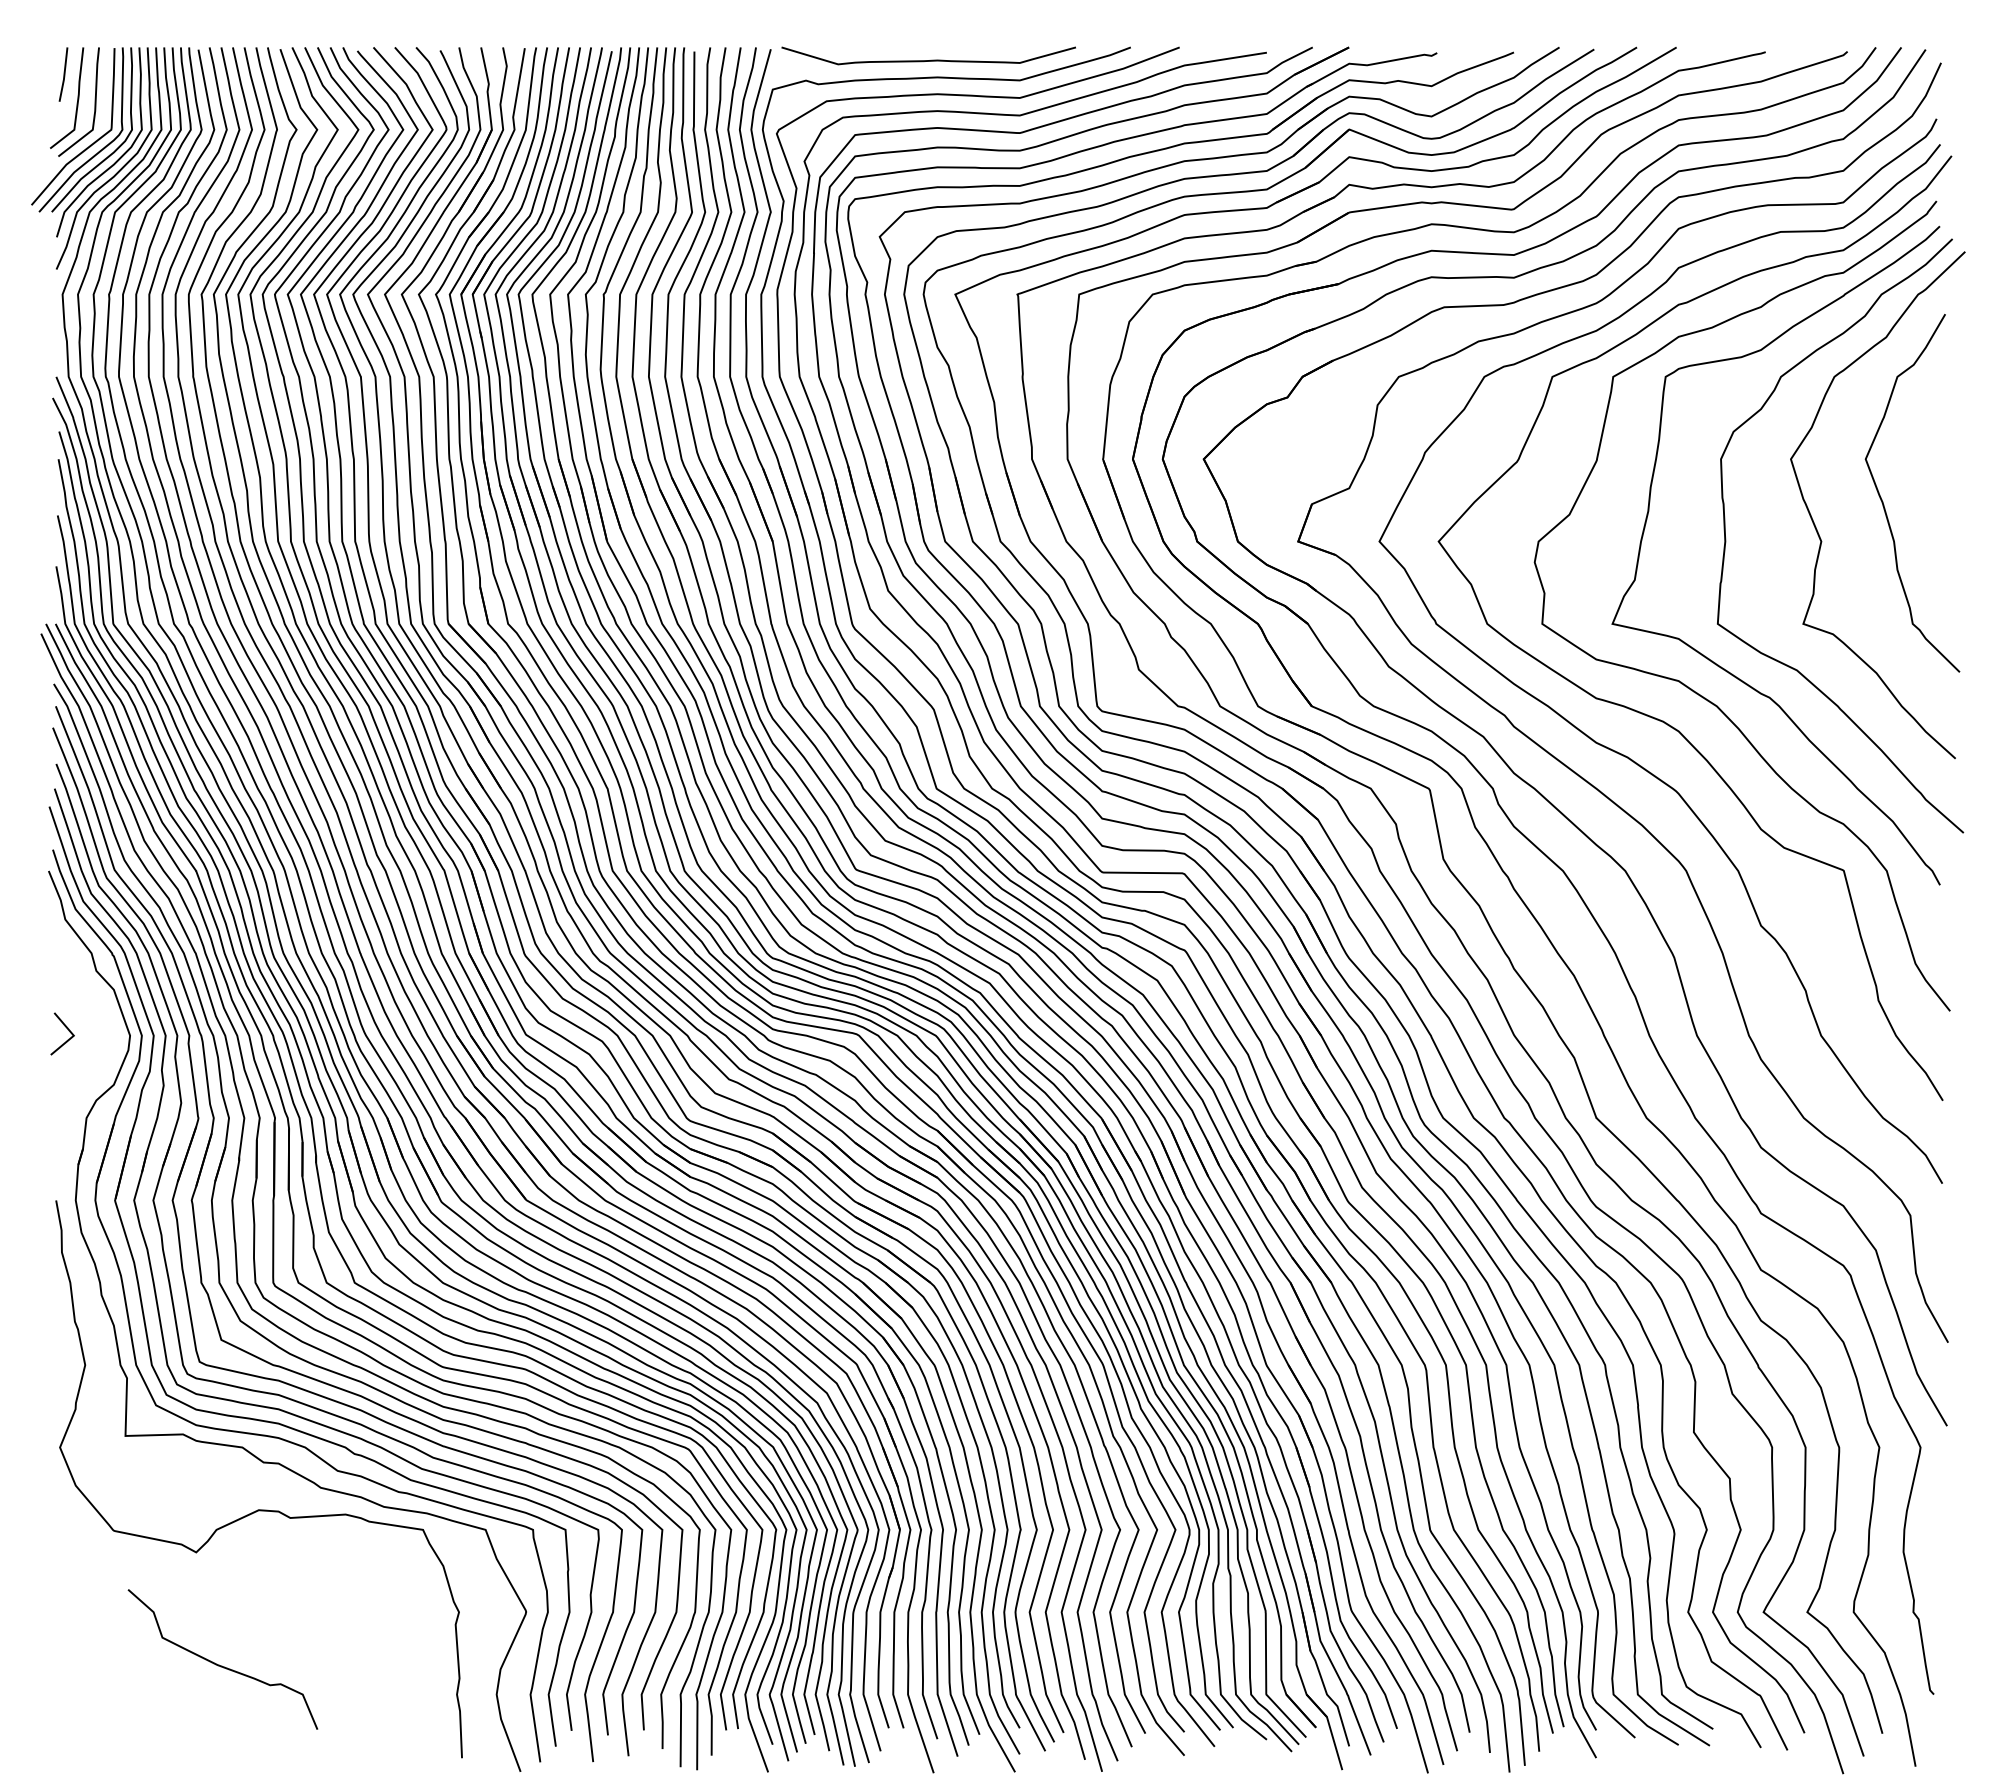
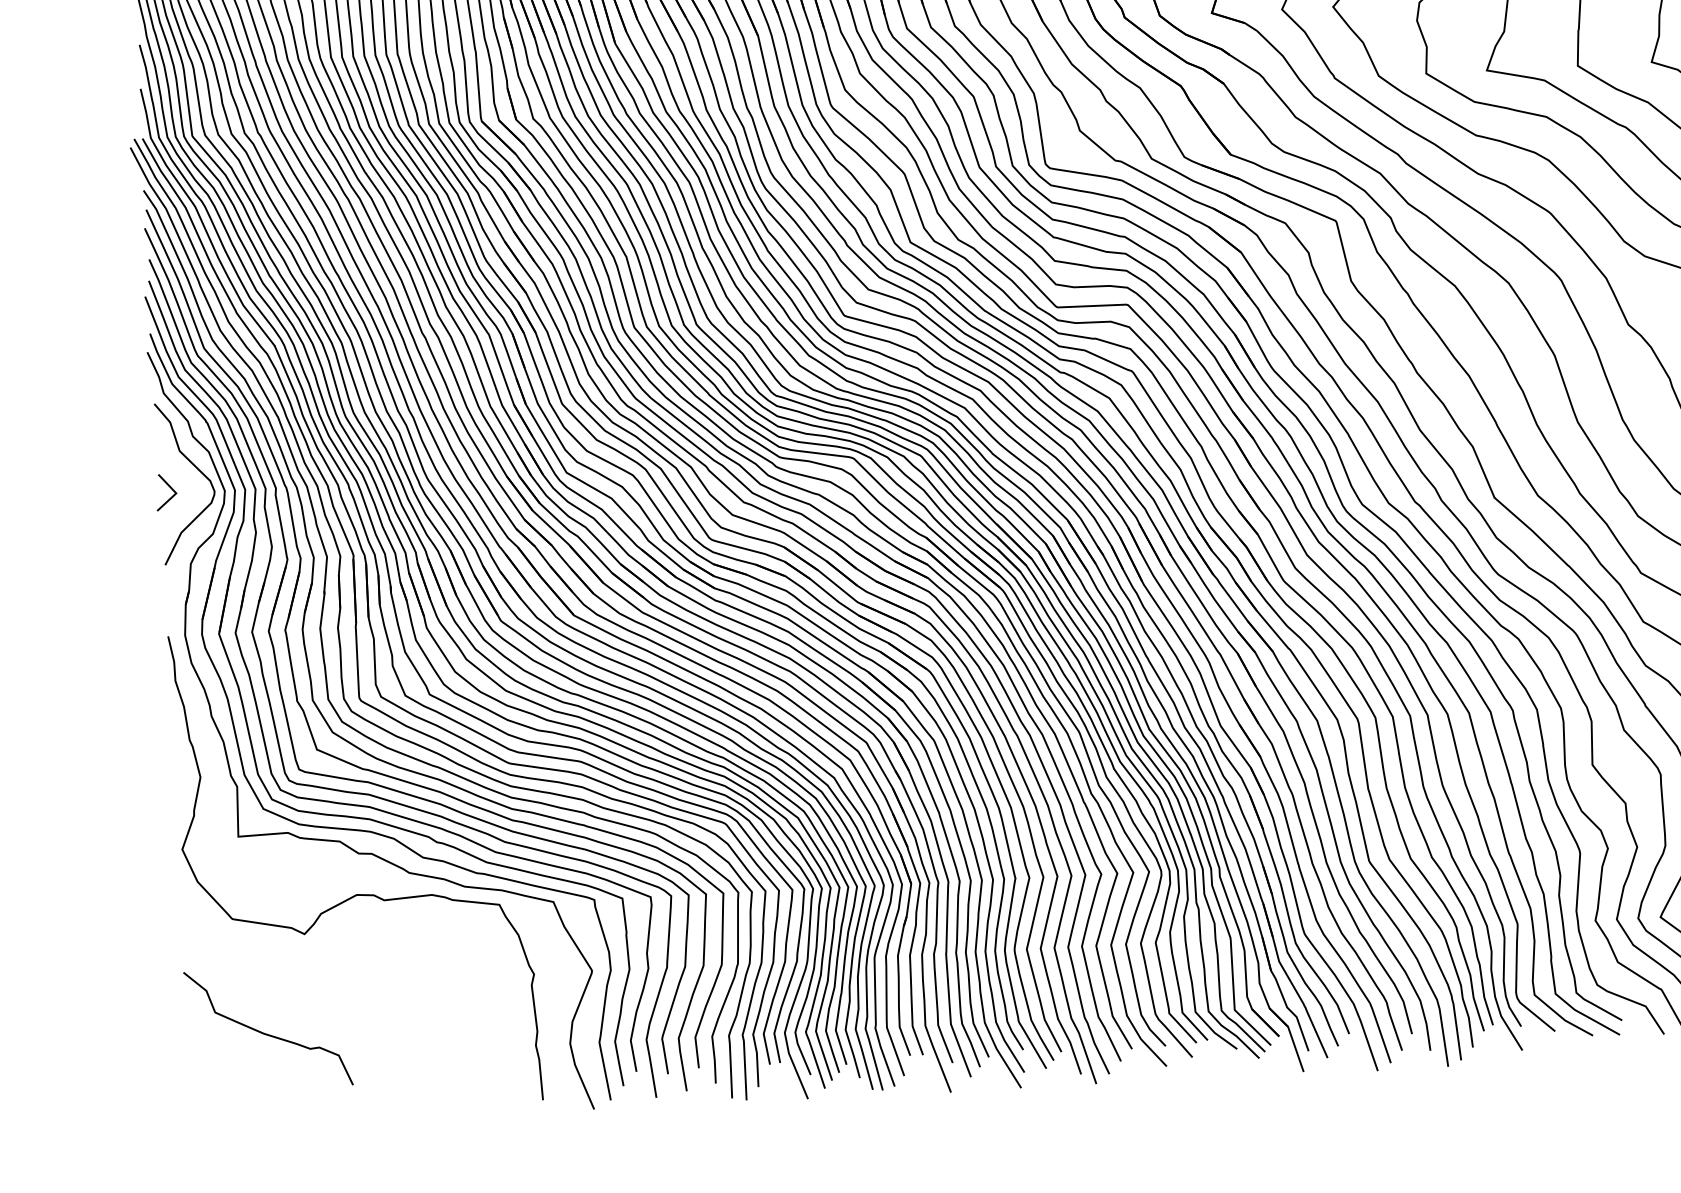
curve: (100, 1010) -> (198, 470), added
curve: (219, 1664) -> (265, 1033), moved

